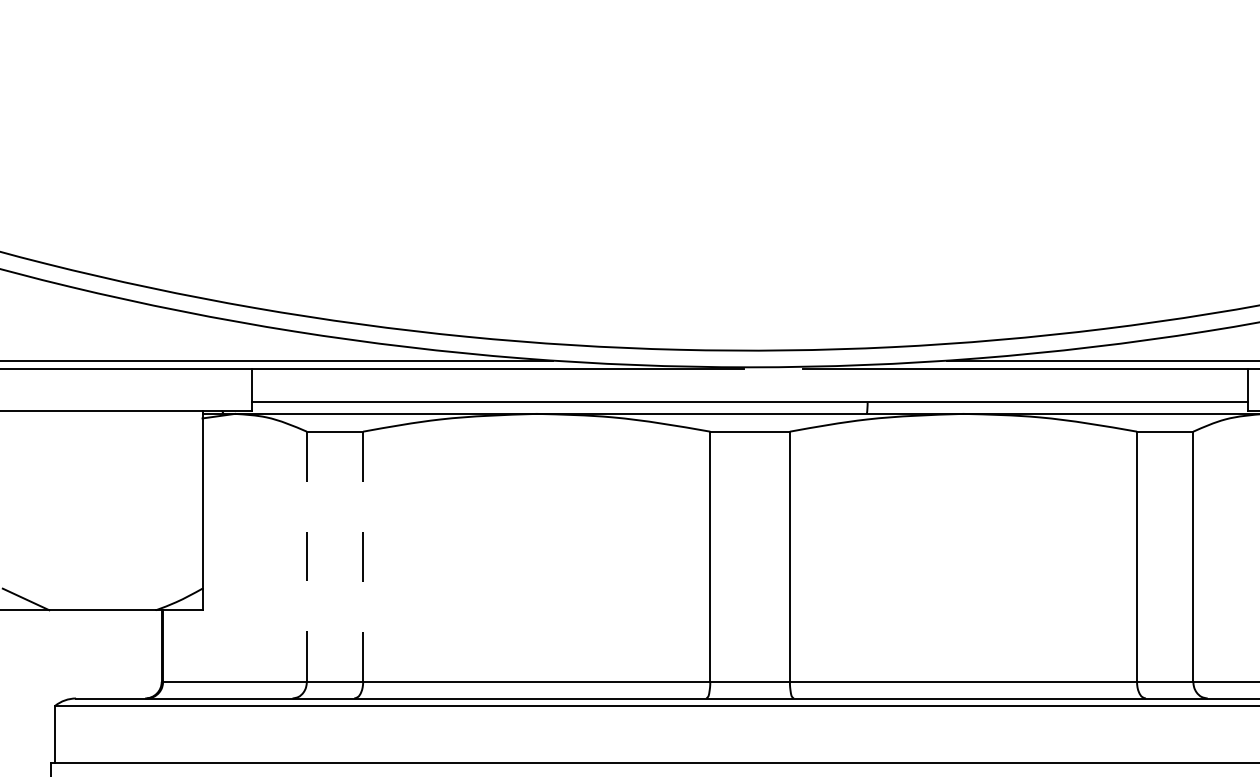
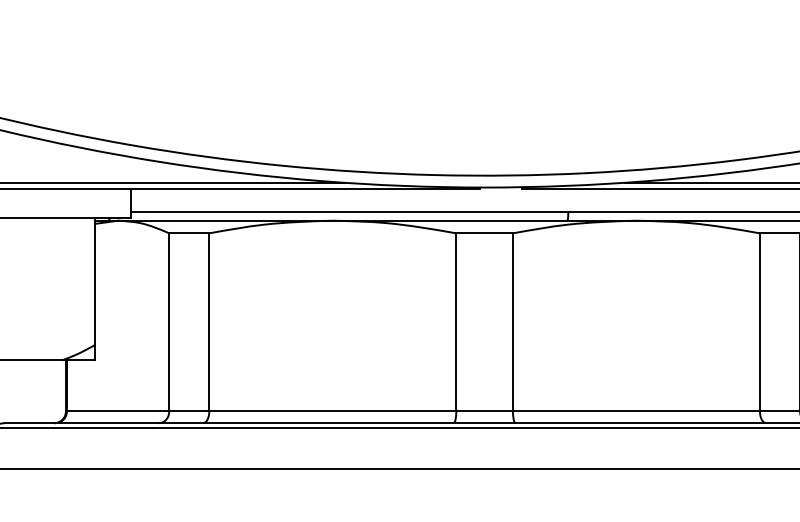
line: (363, 556) -> (209, 322), dashed -> solid
line: (306, 557) -> (168, 322), dashed -> solid

